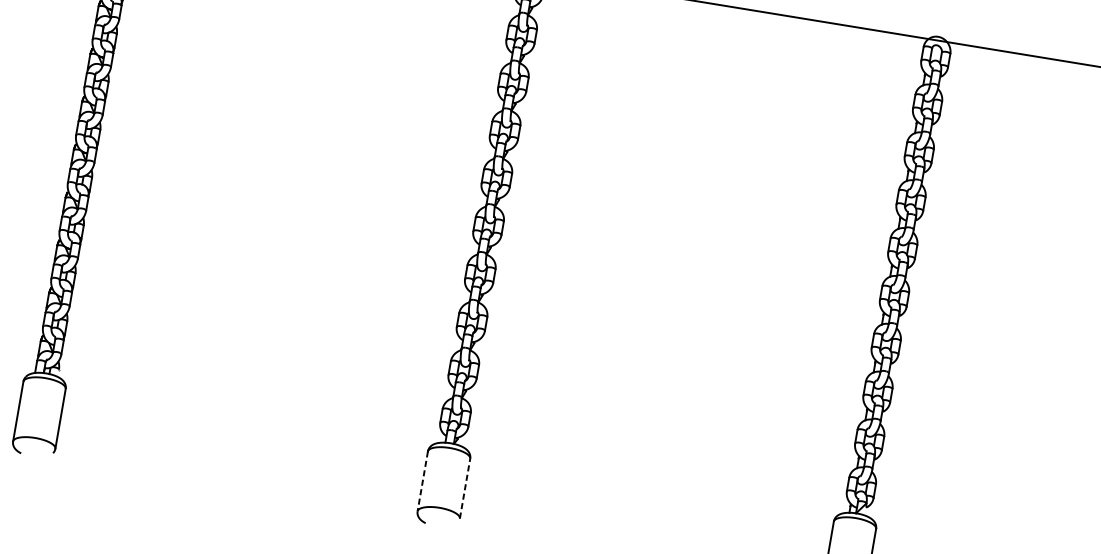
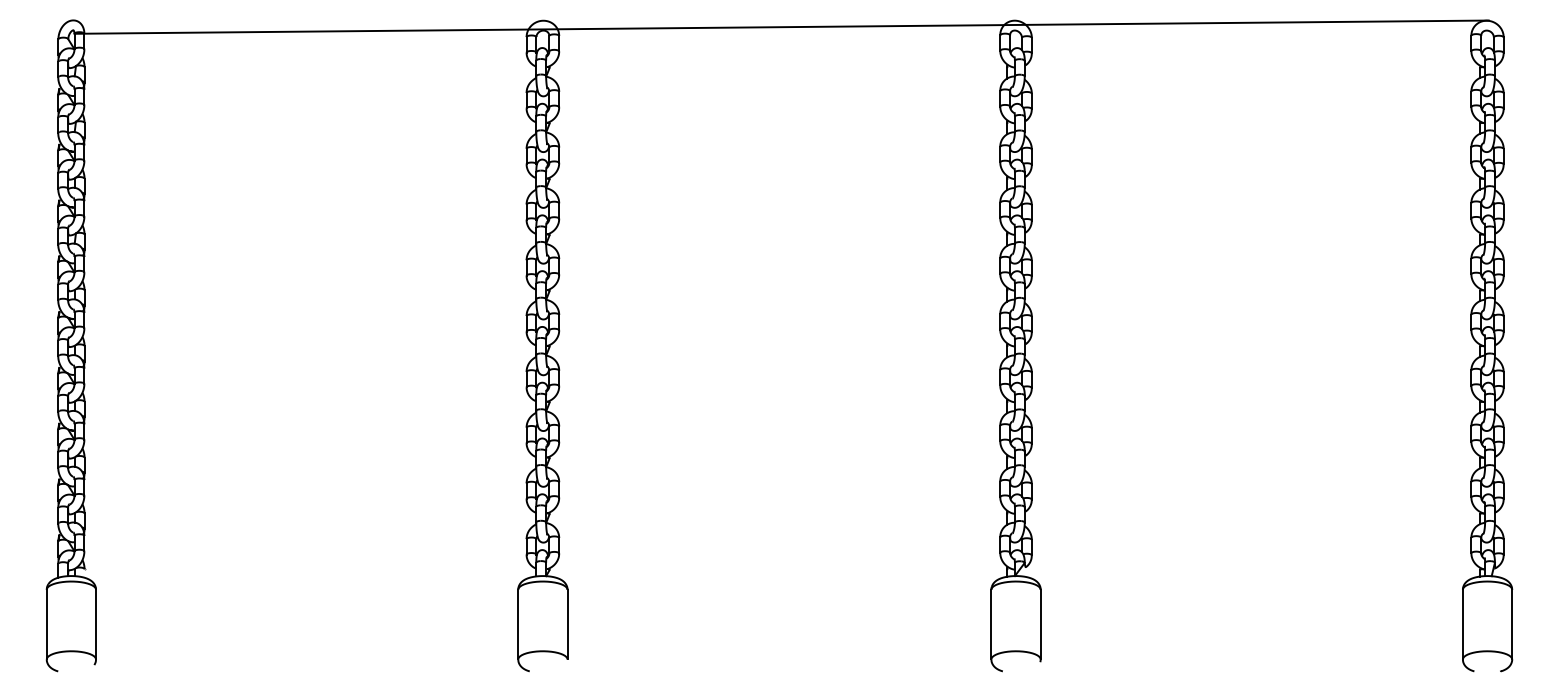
line: (423, 481) -> (518, 624), dashed -> solid
line: (465, 488) -> (567, 624), dashed -> solid

